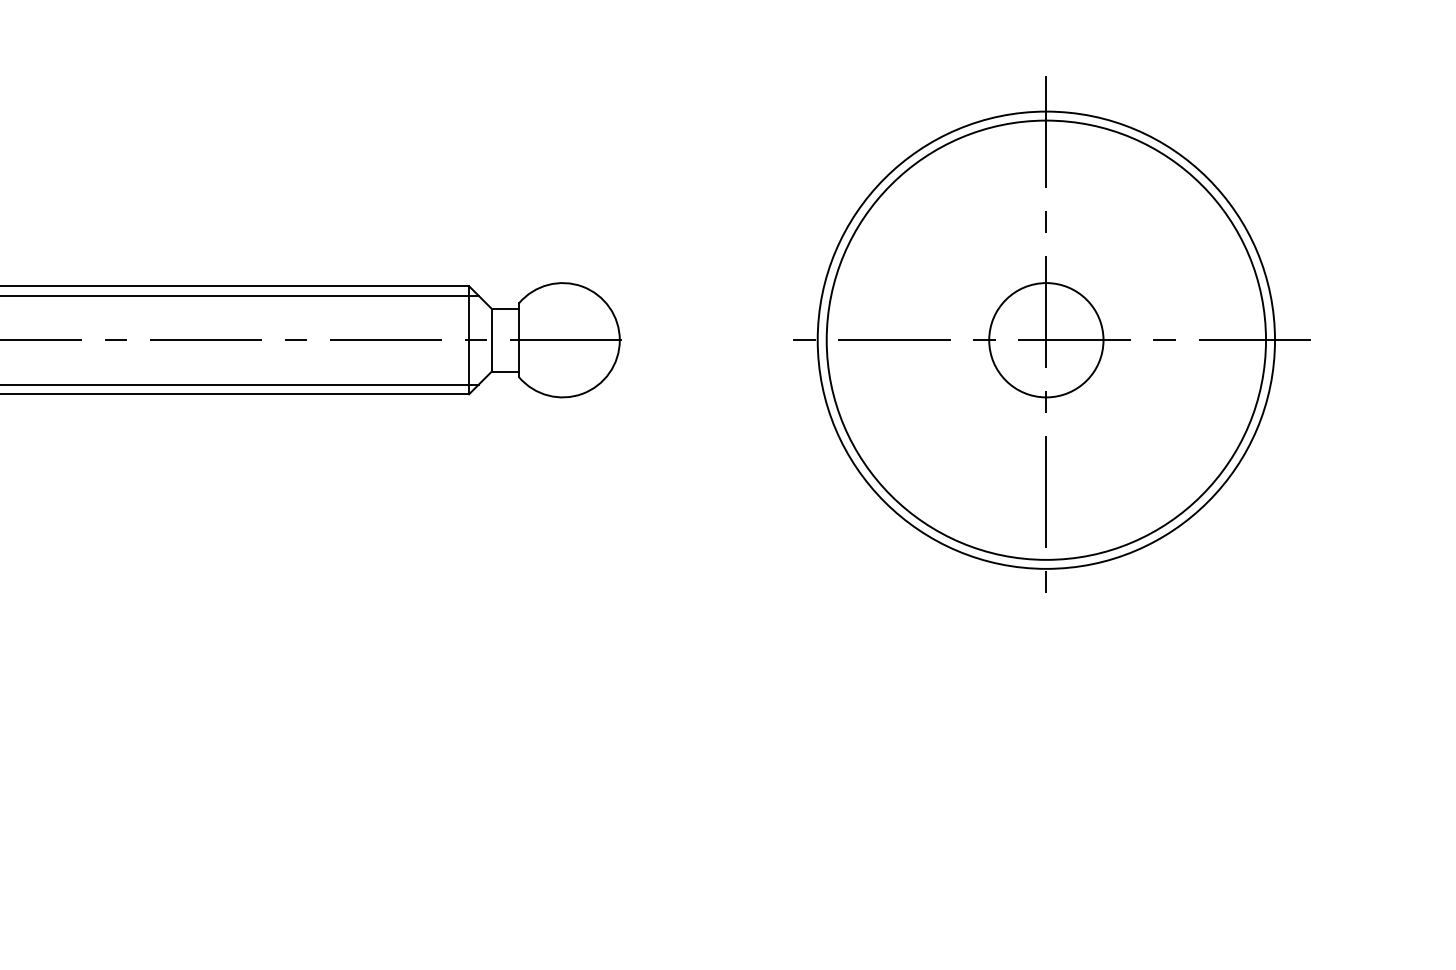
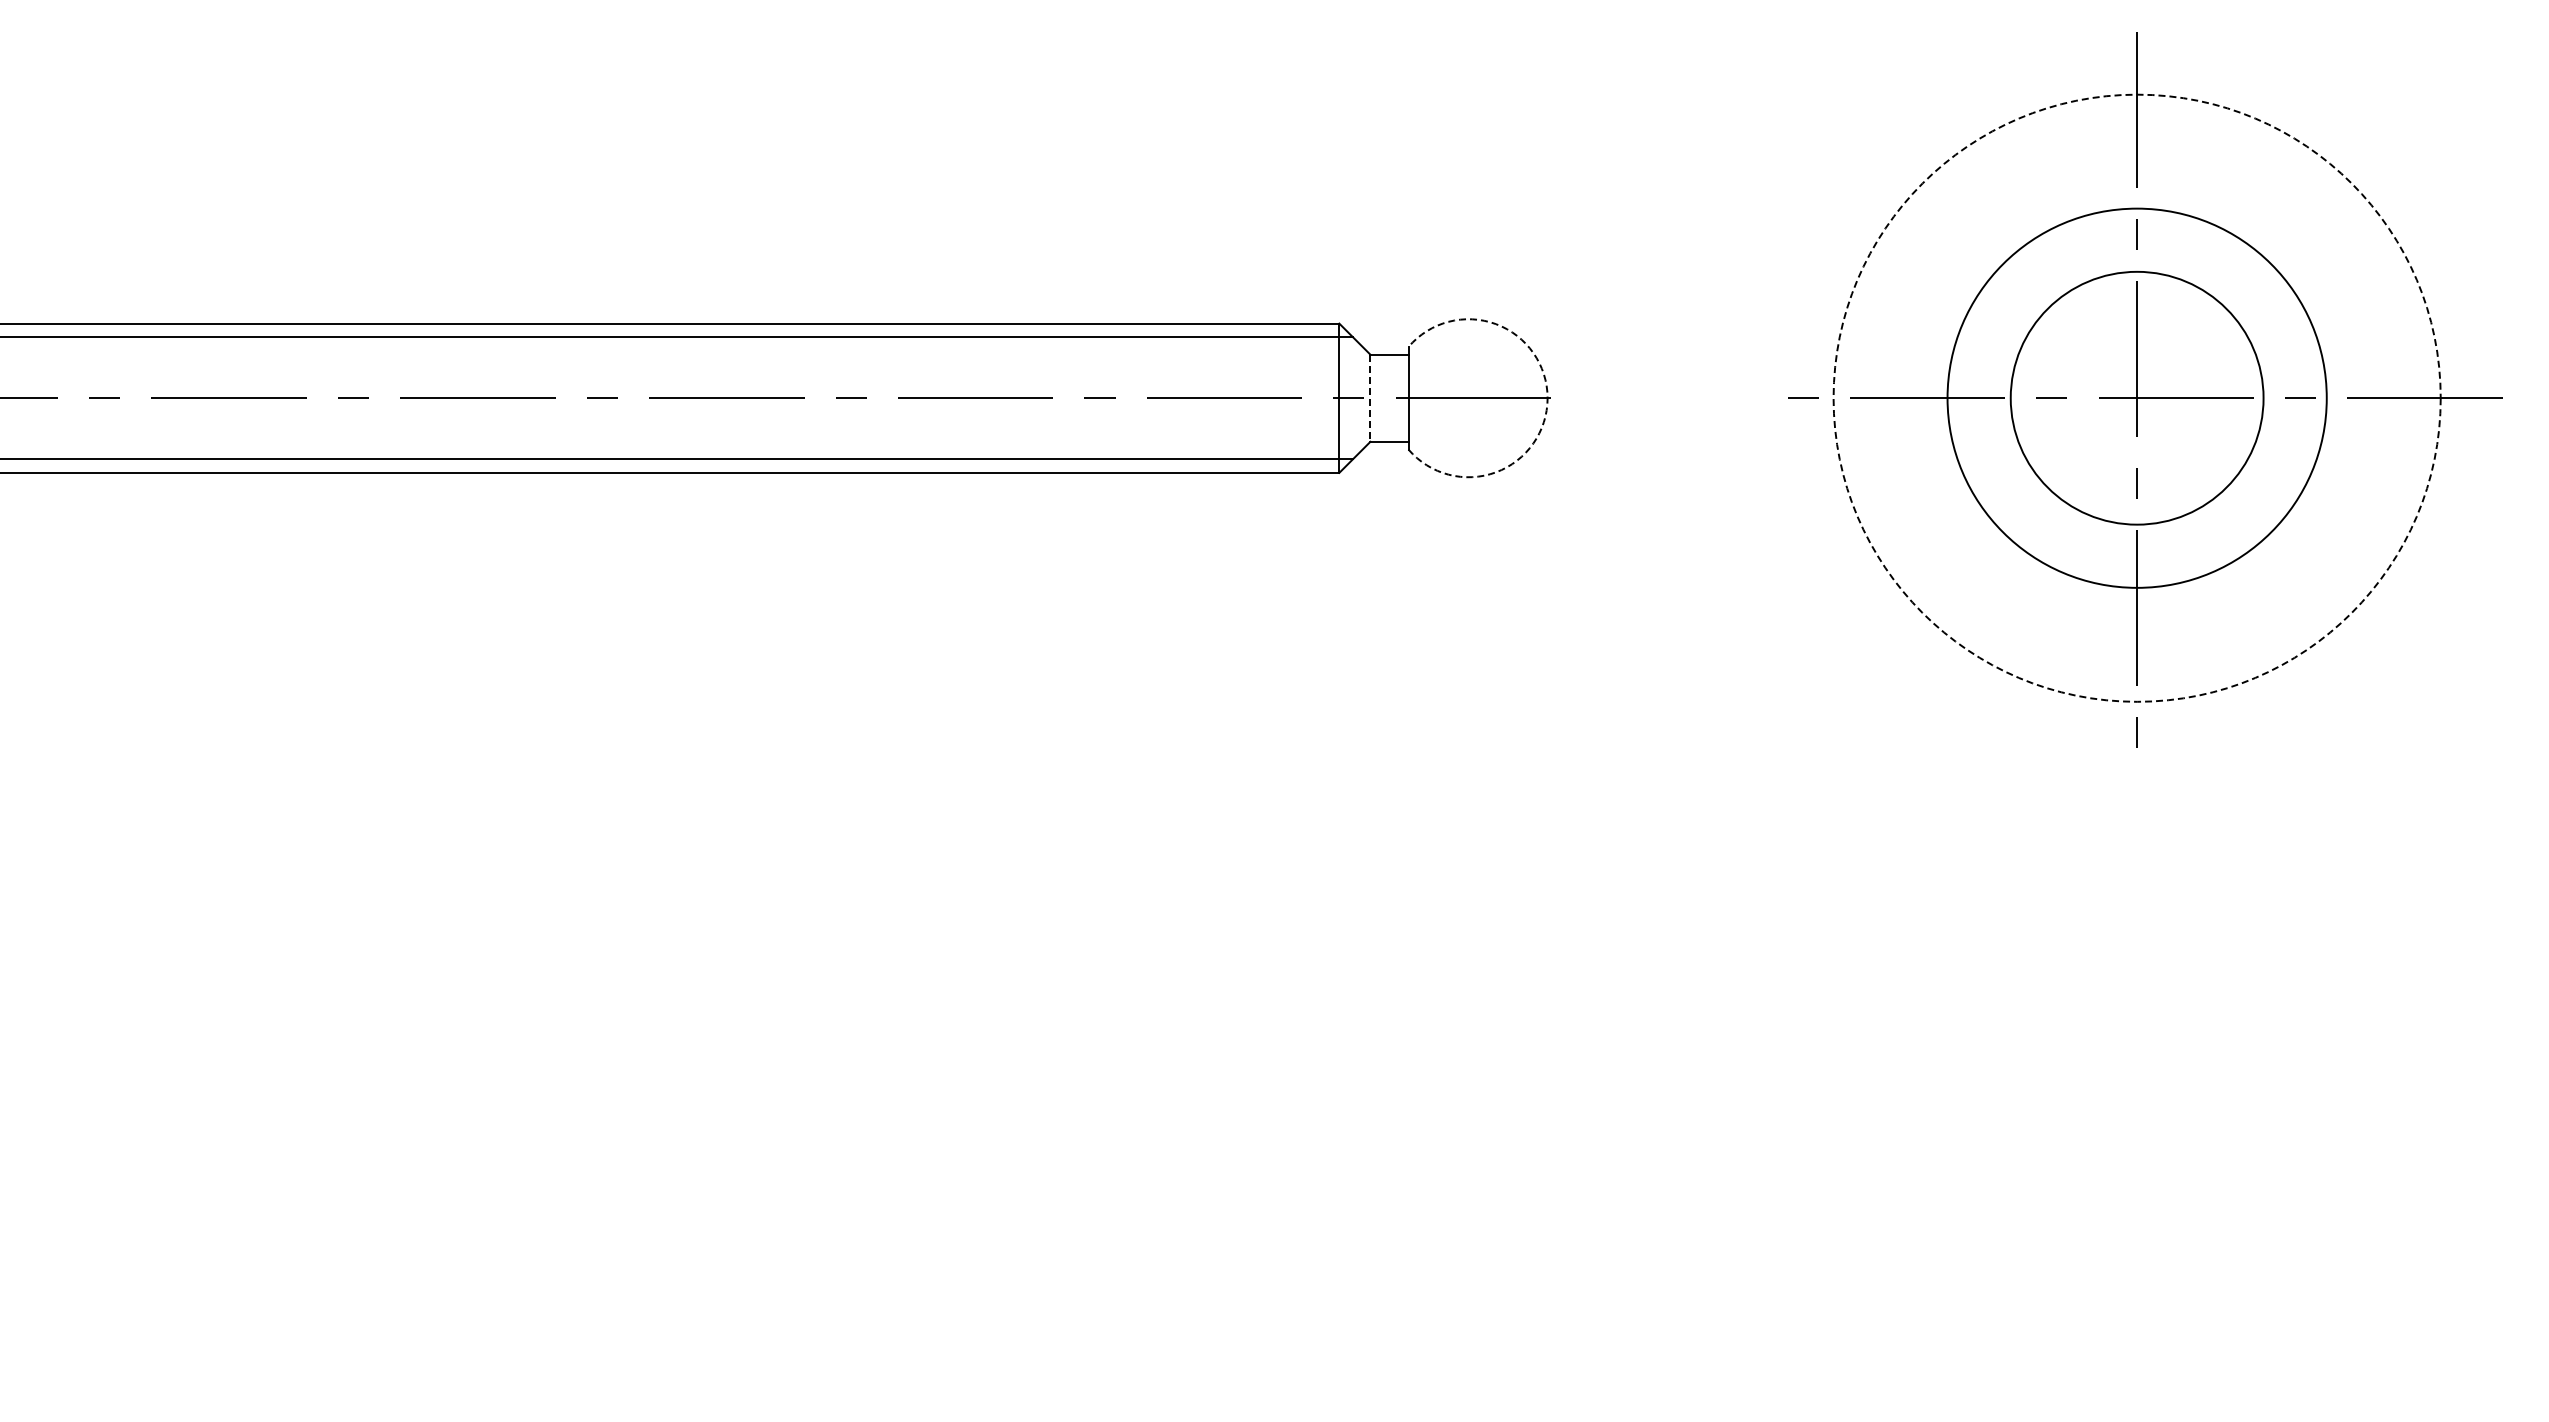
circle: (1045, 339) -> (2136, 397), solid -> dashed
line: (491, 340) -> (1370, 398), solid -> dashed
arc: (619, 340) -> (1547, 398), solid -> dashed
circle: (1046, 340) -> (2137, 398), size x0.6
circle: (1046, 340) -> (2137, 398), size x1.6

